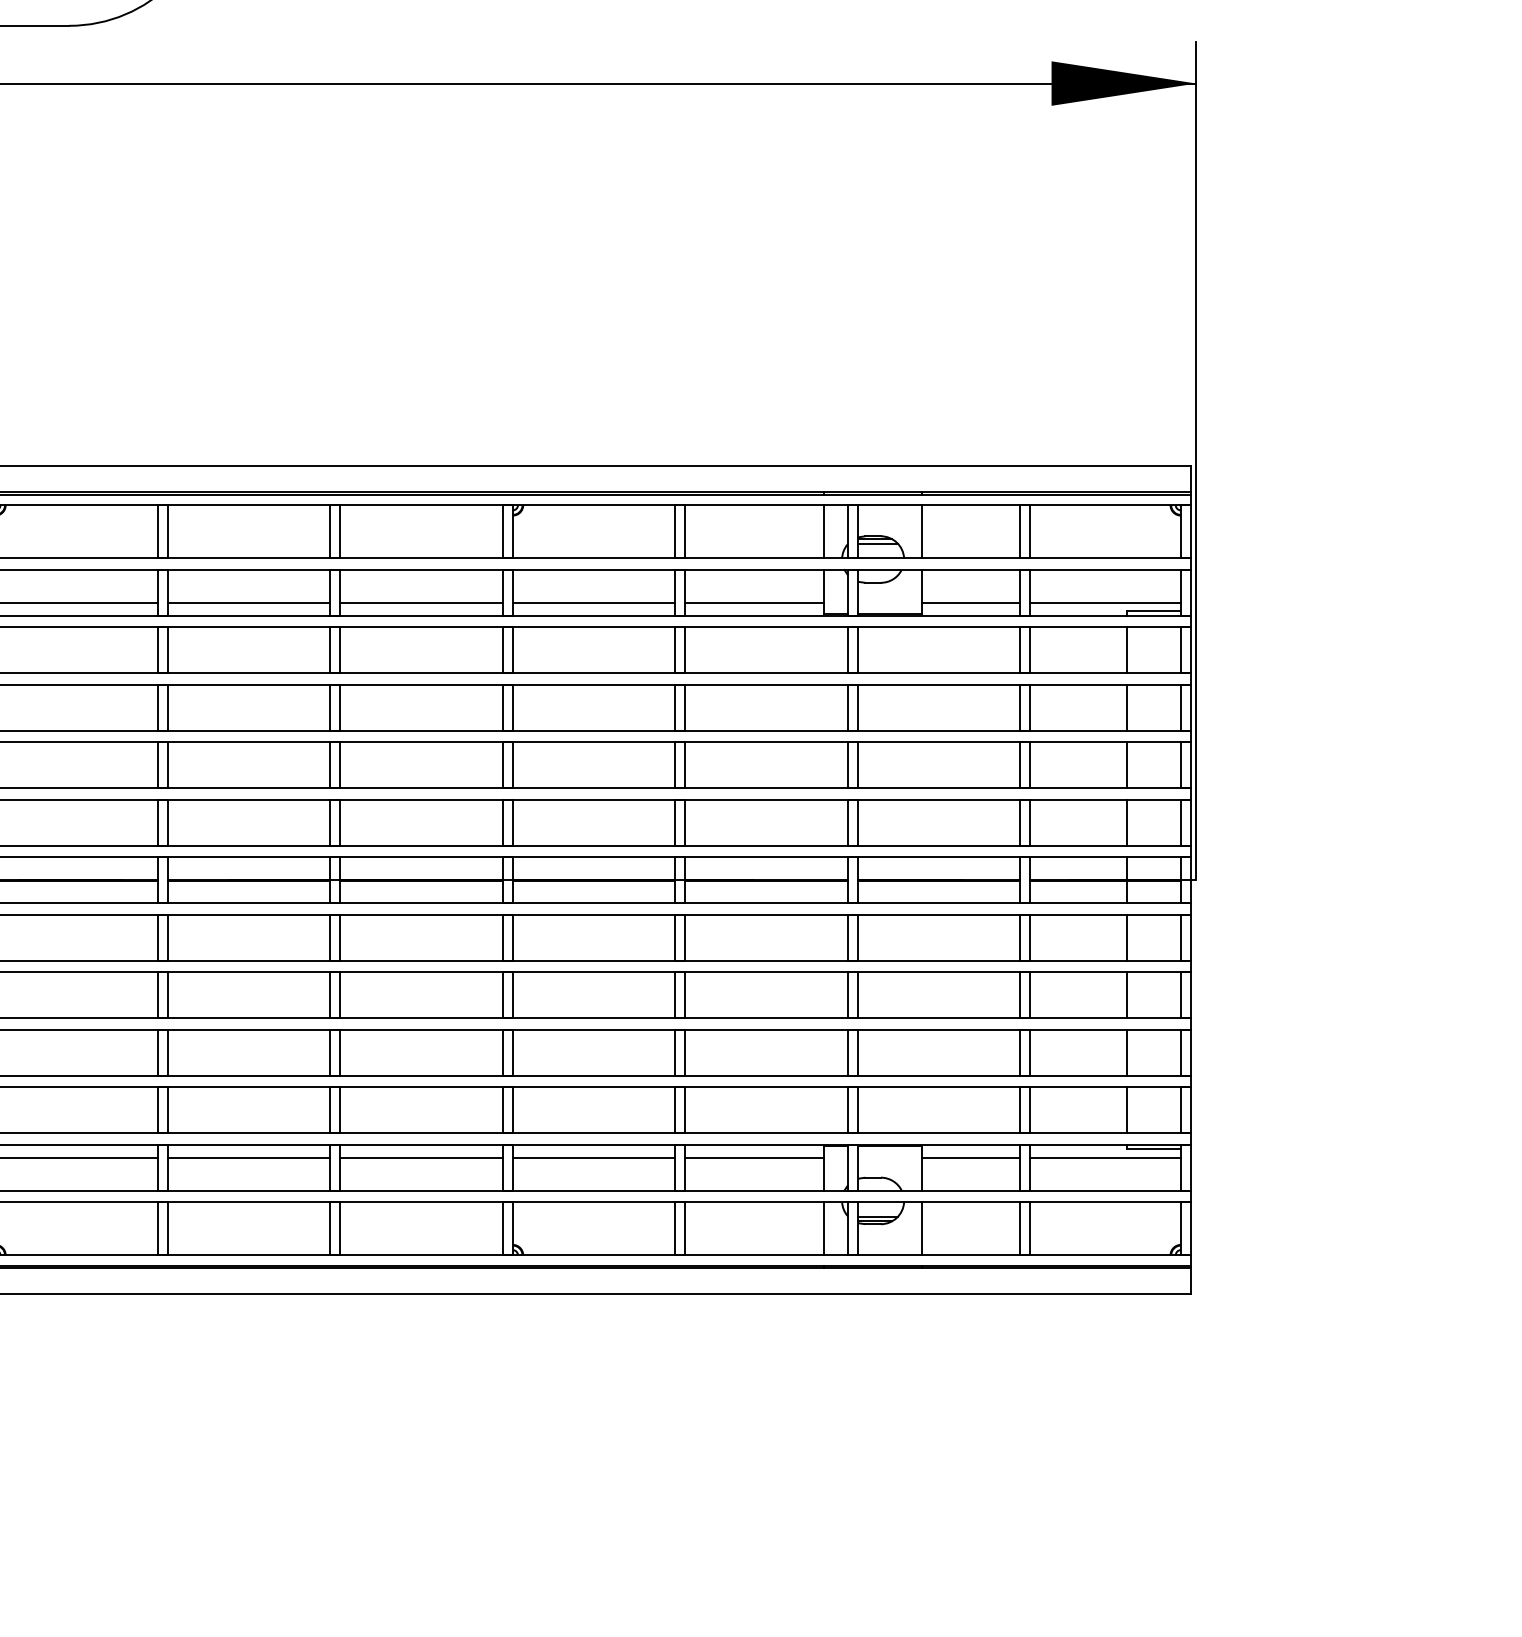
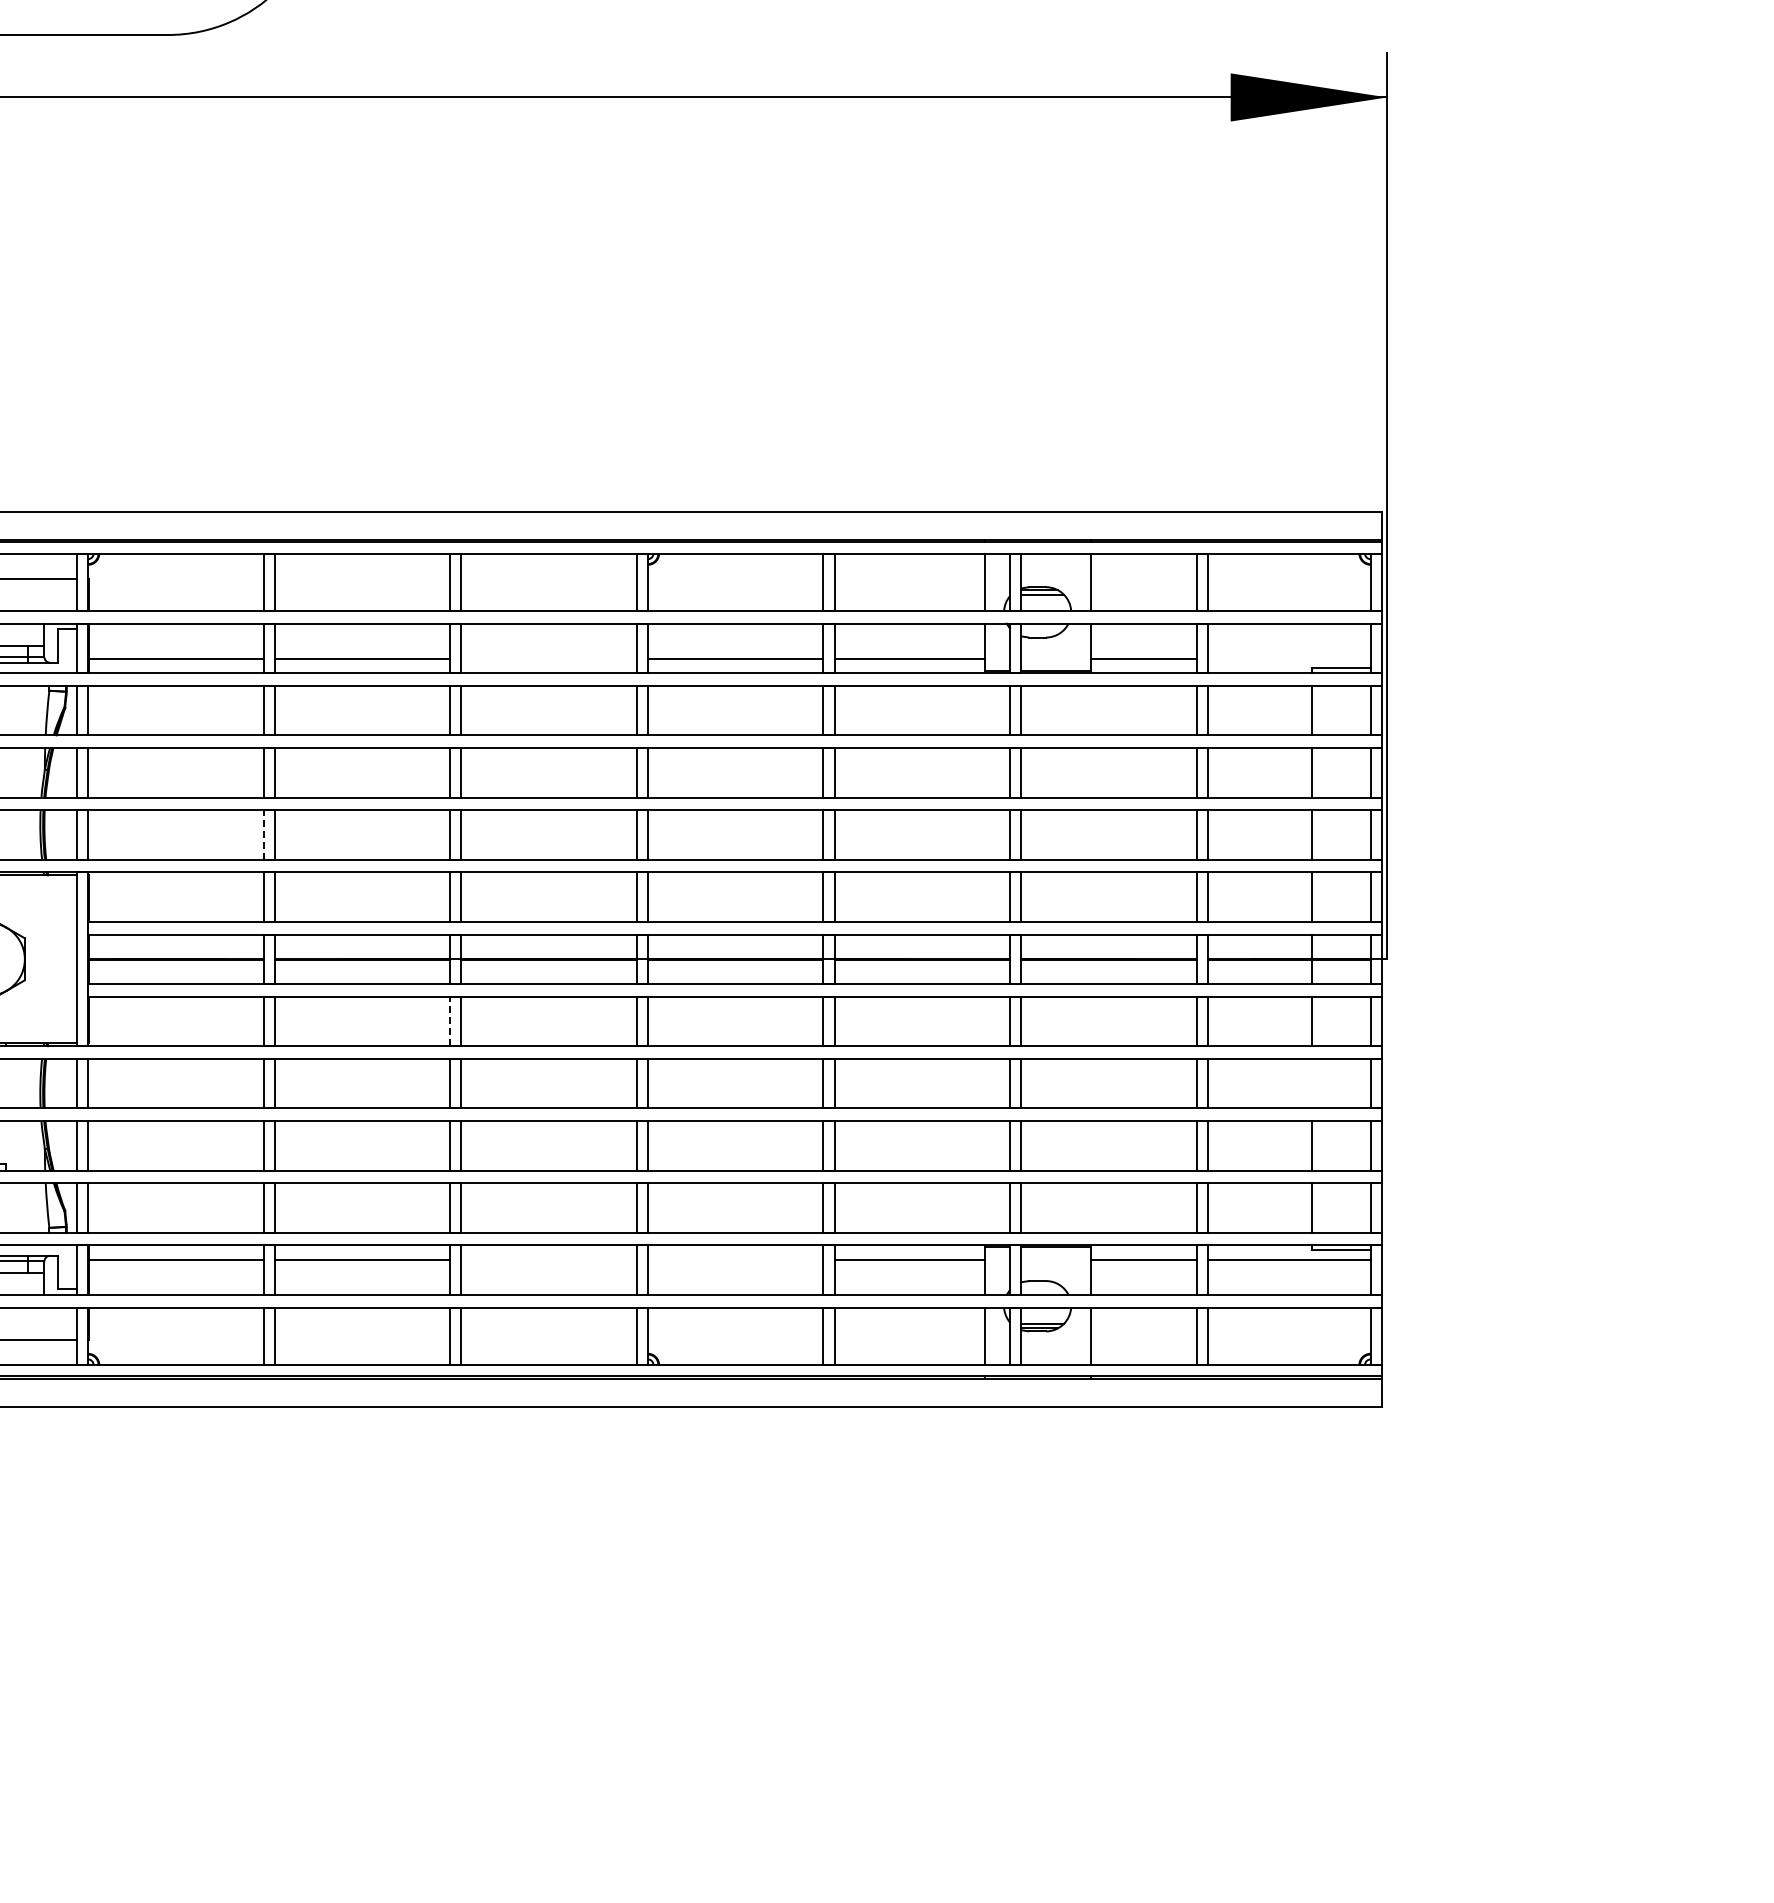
line: (420, 602) -> (548, 658), removed
line: (1105, 602) -> (1288, 658), removed
line: (157, 764) -> (263, 834), solid -> dashed
line: (330, 937) -> (450, 1021), solid -> dashed
line: (1126, 995) -> (1311, 1083), removed
line: (420, 1157) -> (548, 1259), removed
line: (593, 1157) -> (735, 1259), removed

